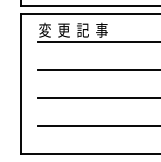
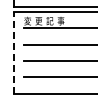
line: (20, 83) -> (13, 52), solid -> dashed

